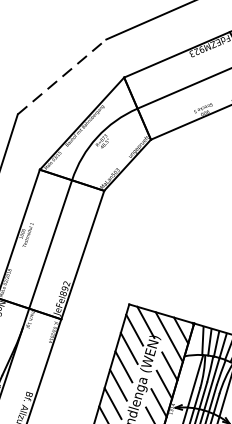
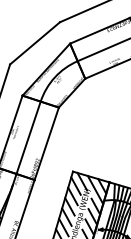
line: (62, 77) -> (35, 43), dashed -> solid

